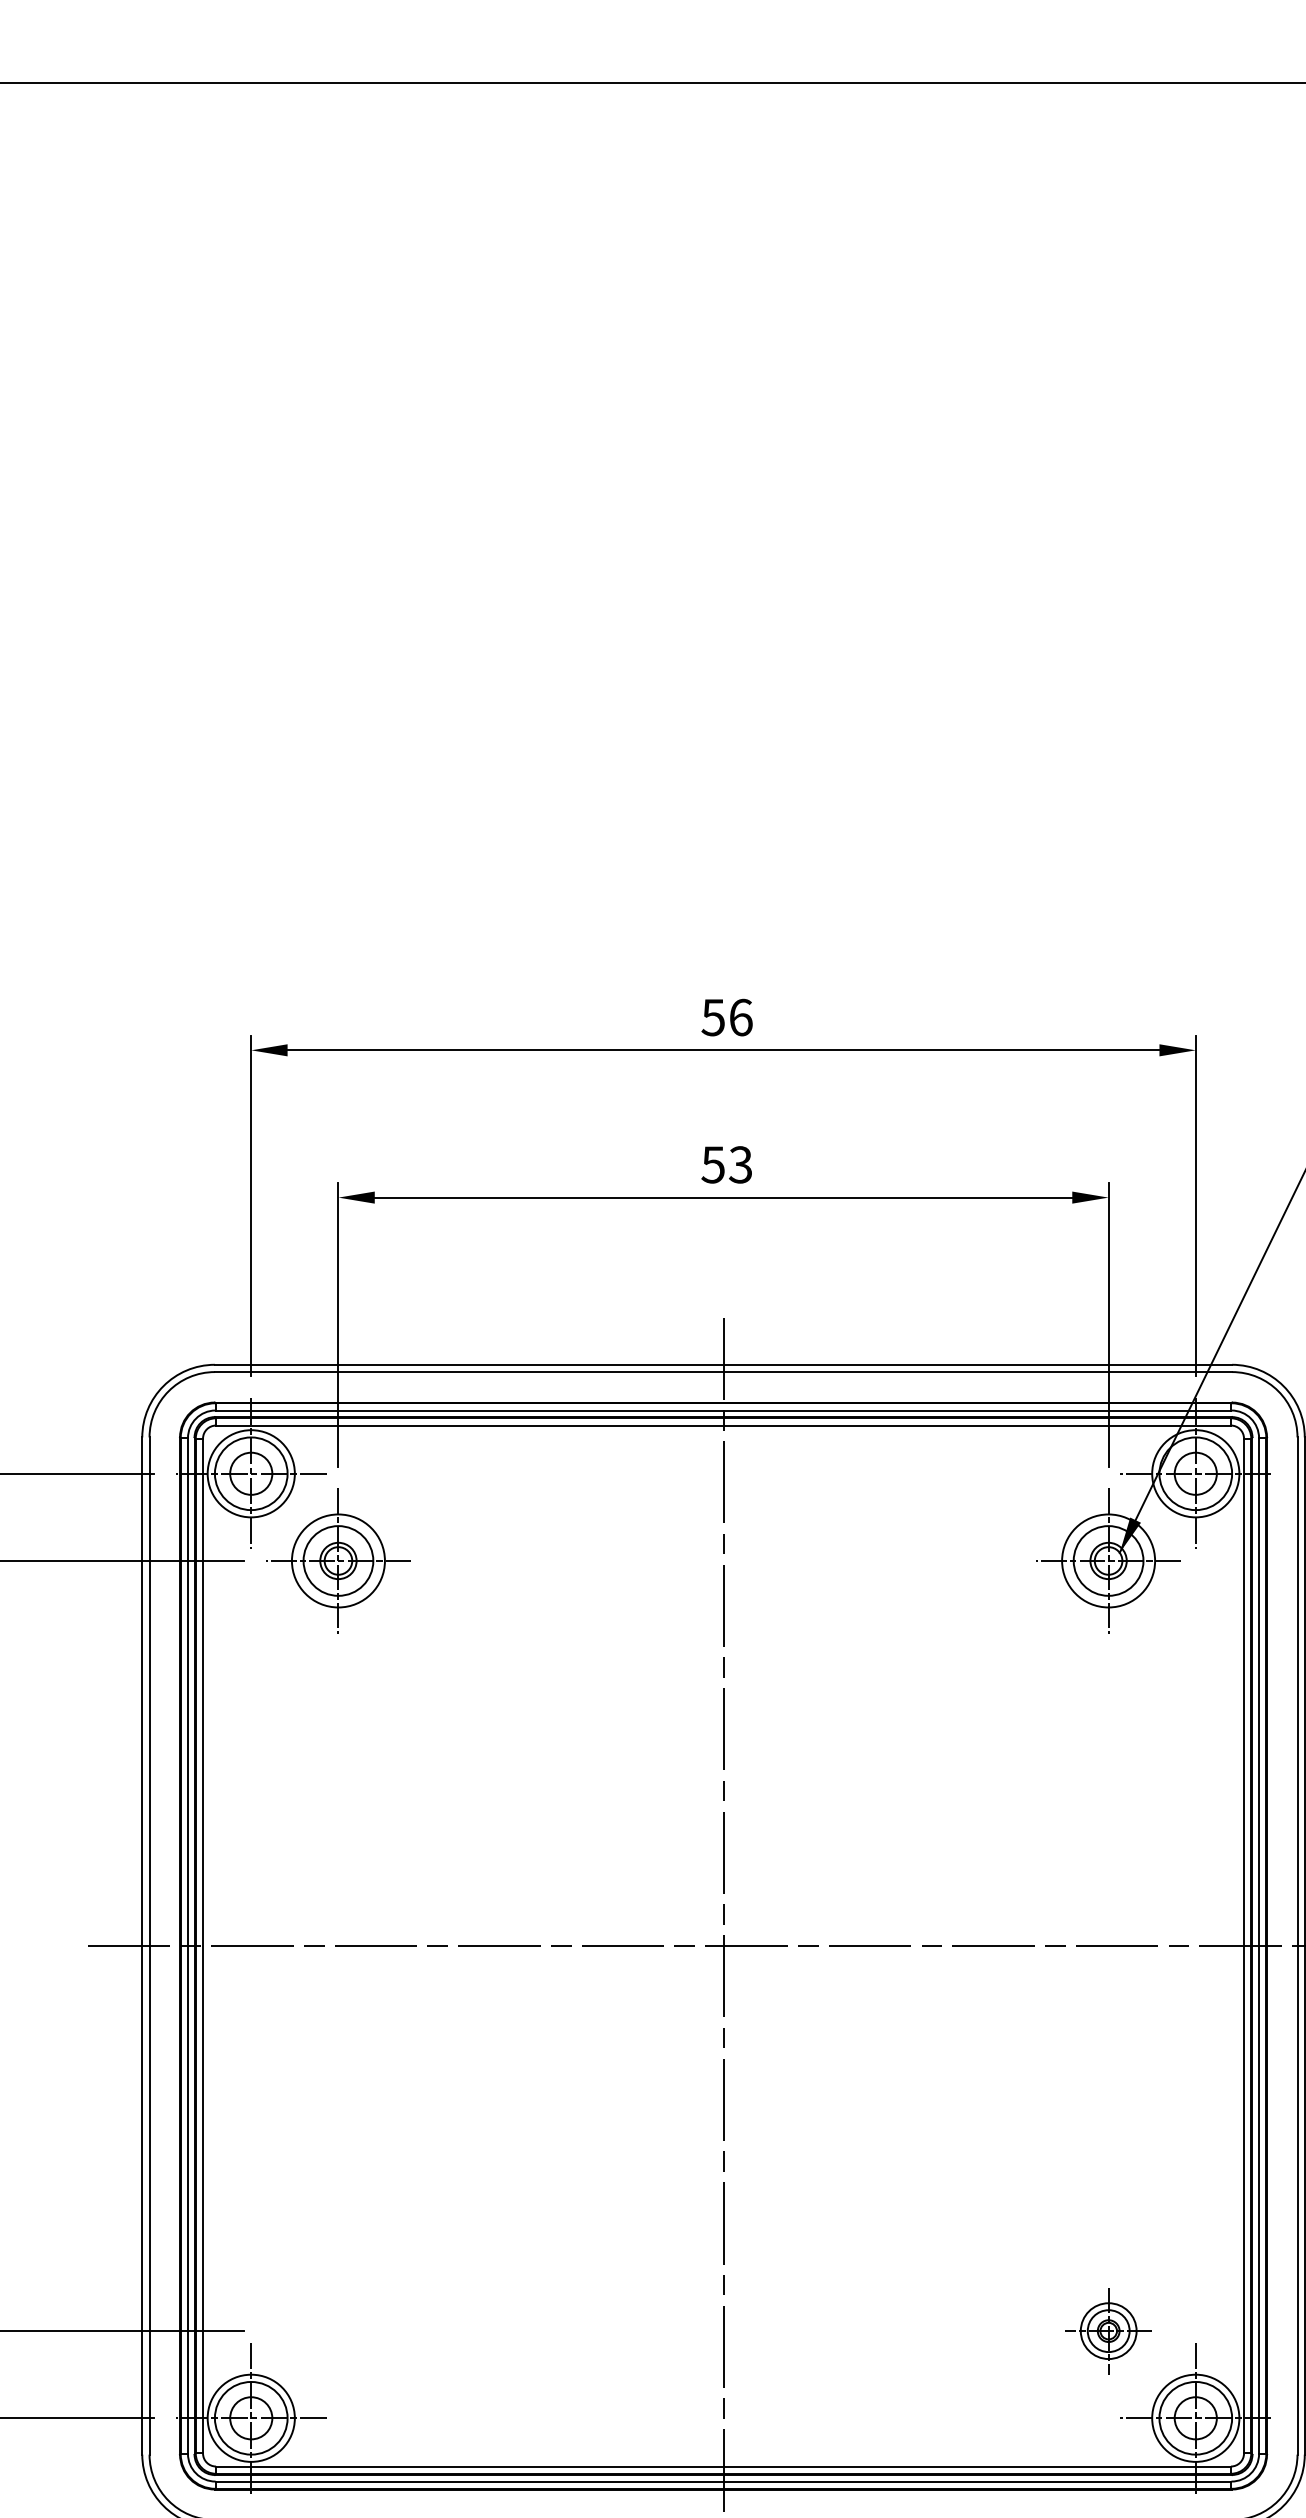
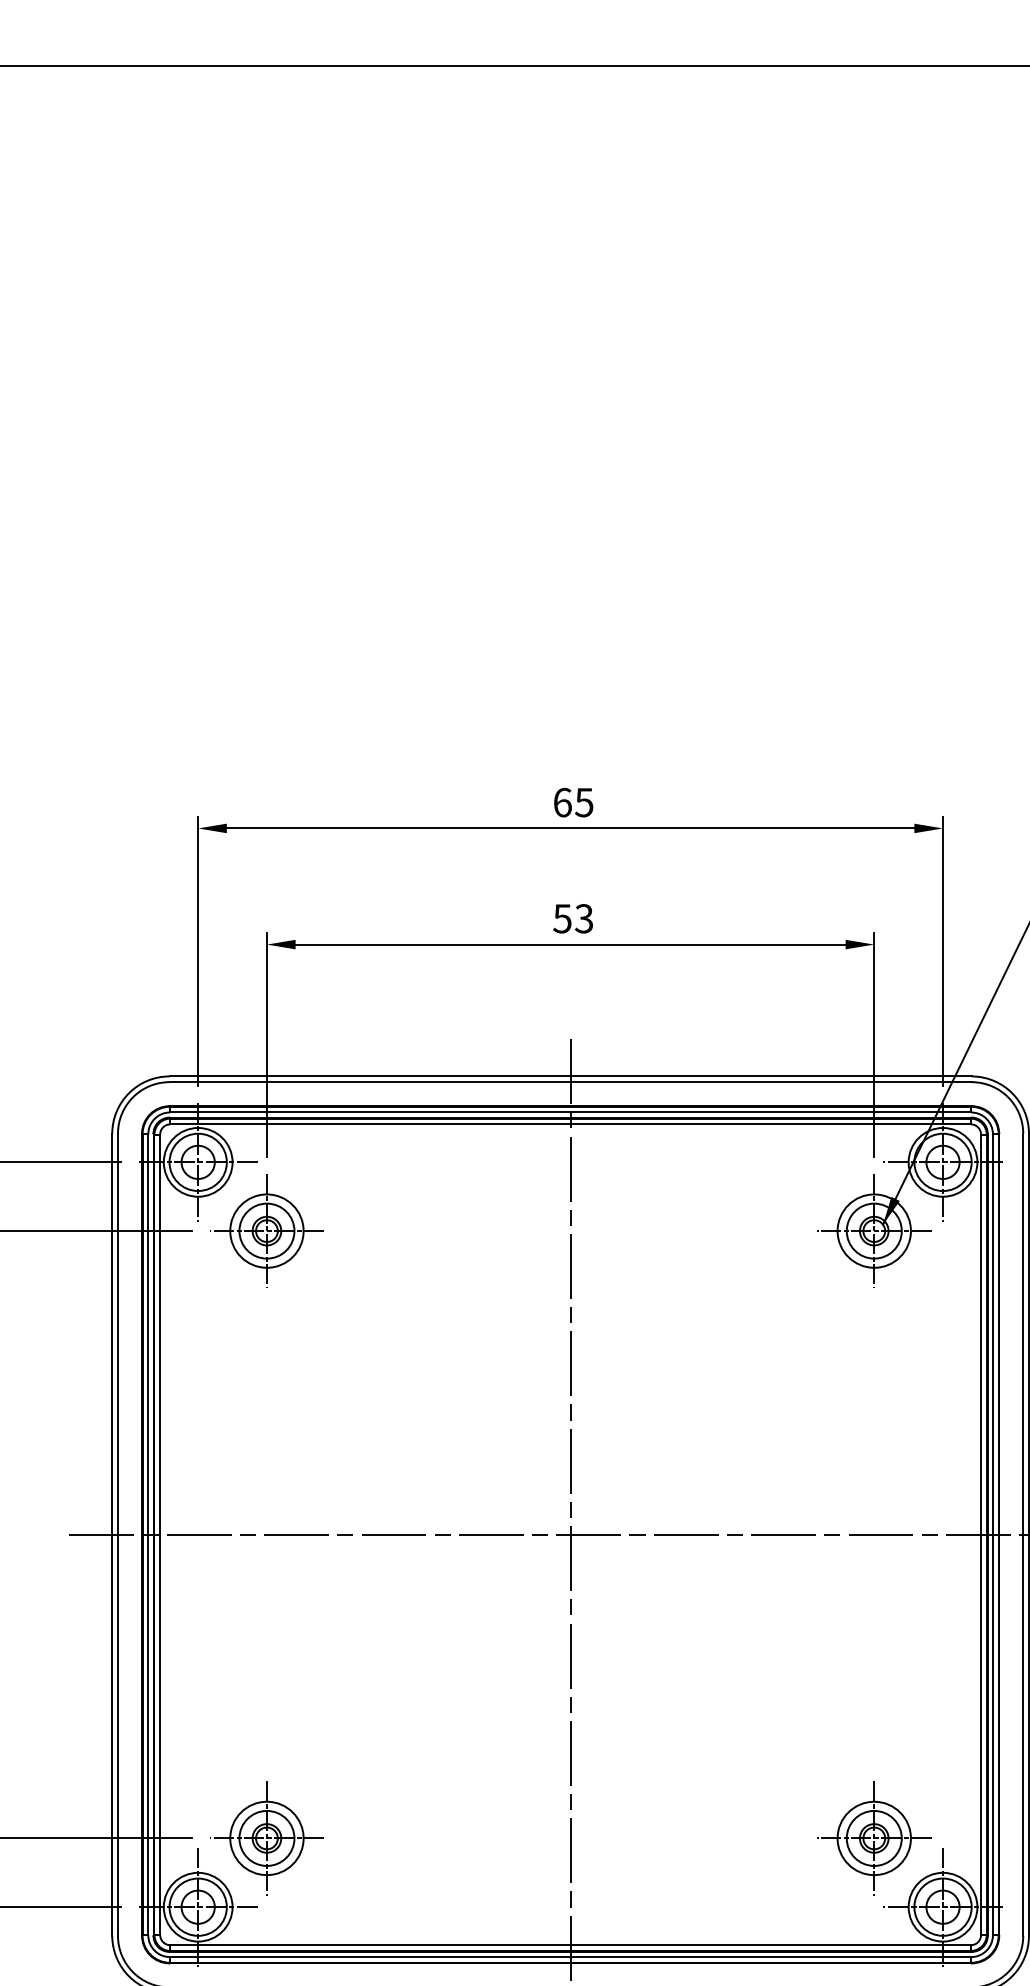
text: (727, 1017) -> (573, 802), 56 -> 65
part: (337, 2331) -> (266, 1838), added
part: (1108, 2331) -> (874, 1838), size x1.67

